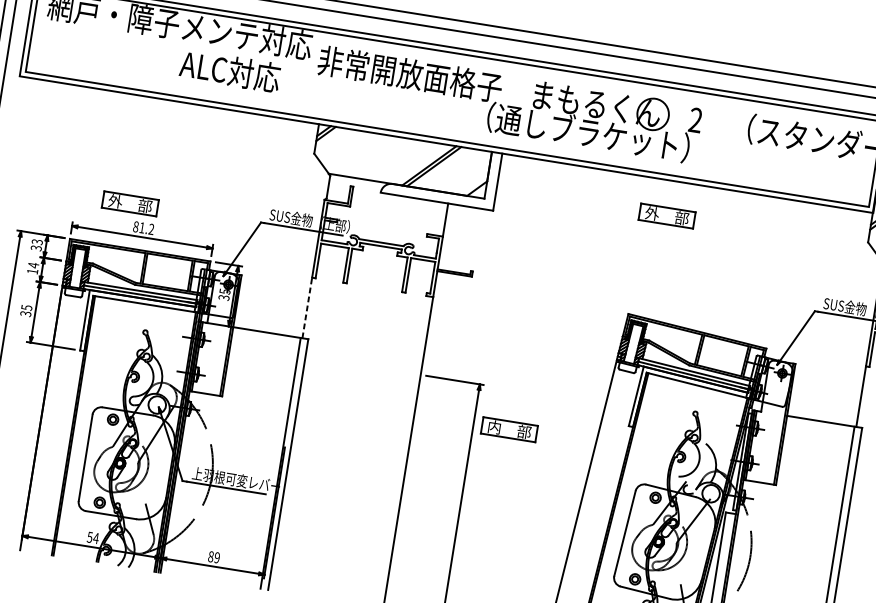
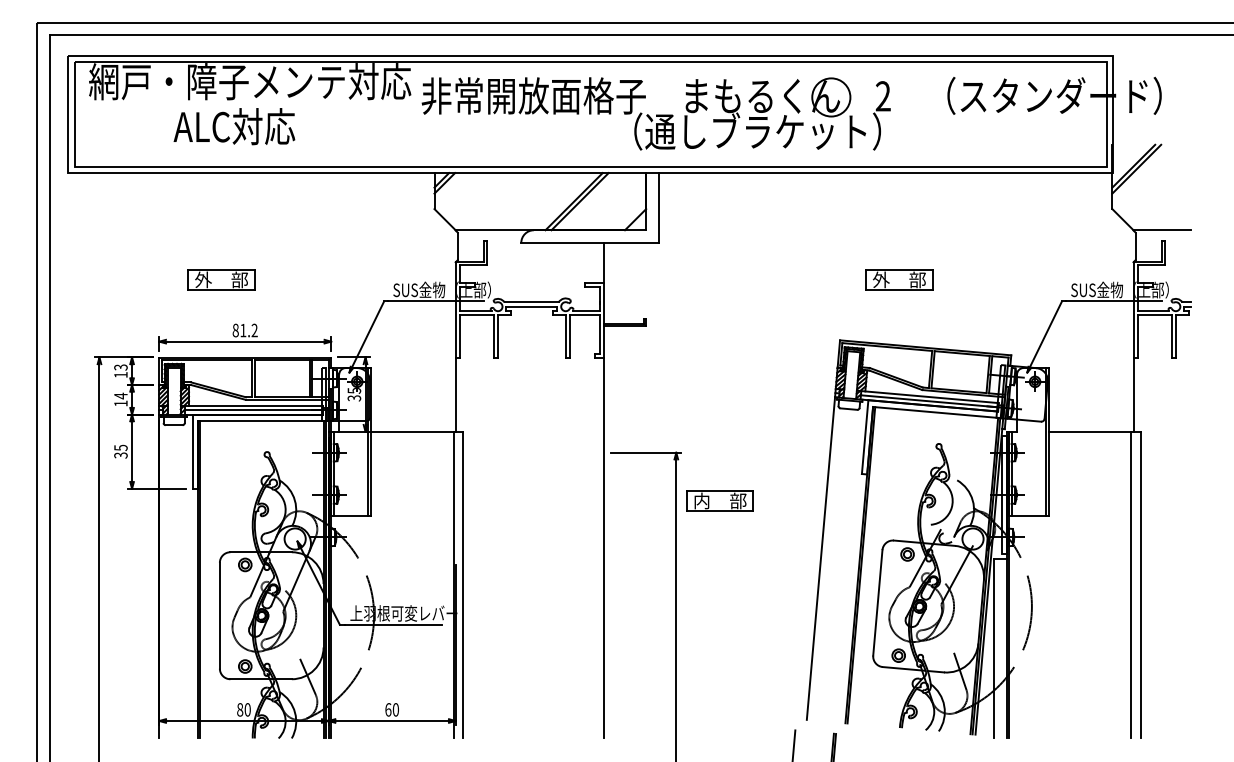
text: (230, 71) -> (234, 126), moved
part: (130, 203) -> (221, 279), moved
part: (667, 215) -> (899, 279), moved
text: (35, 248) -> (120, 375), 33 -> 13
line: (307, 307) -> (455, 394), dashed -> solid
text: (93, 537) -> (244, 709), 54 -> 80
text: (213, 556) -> (391, 709), 89 -> 60

